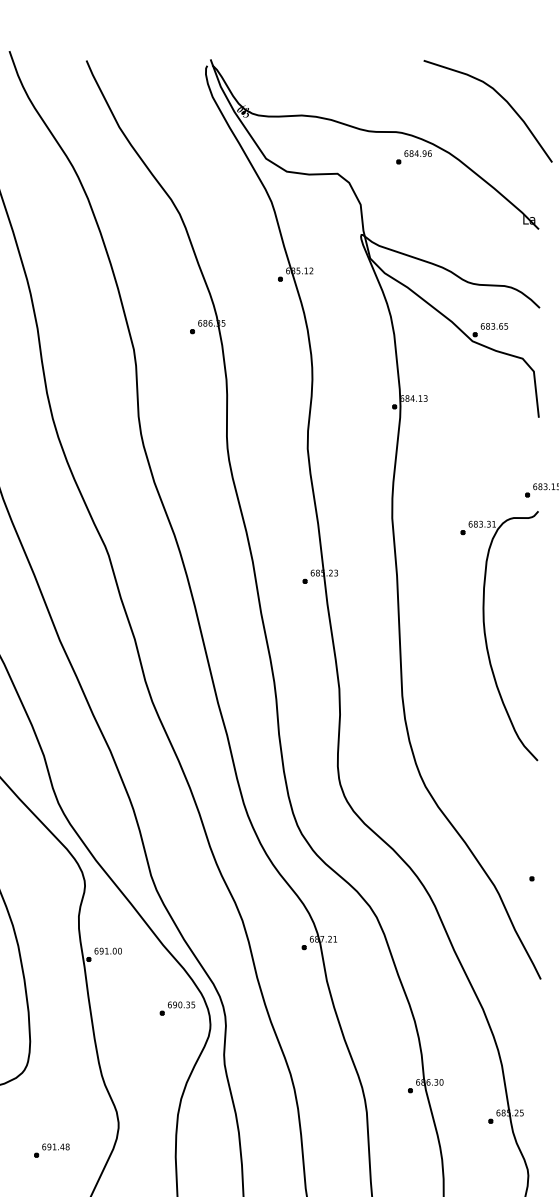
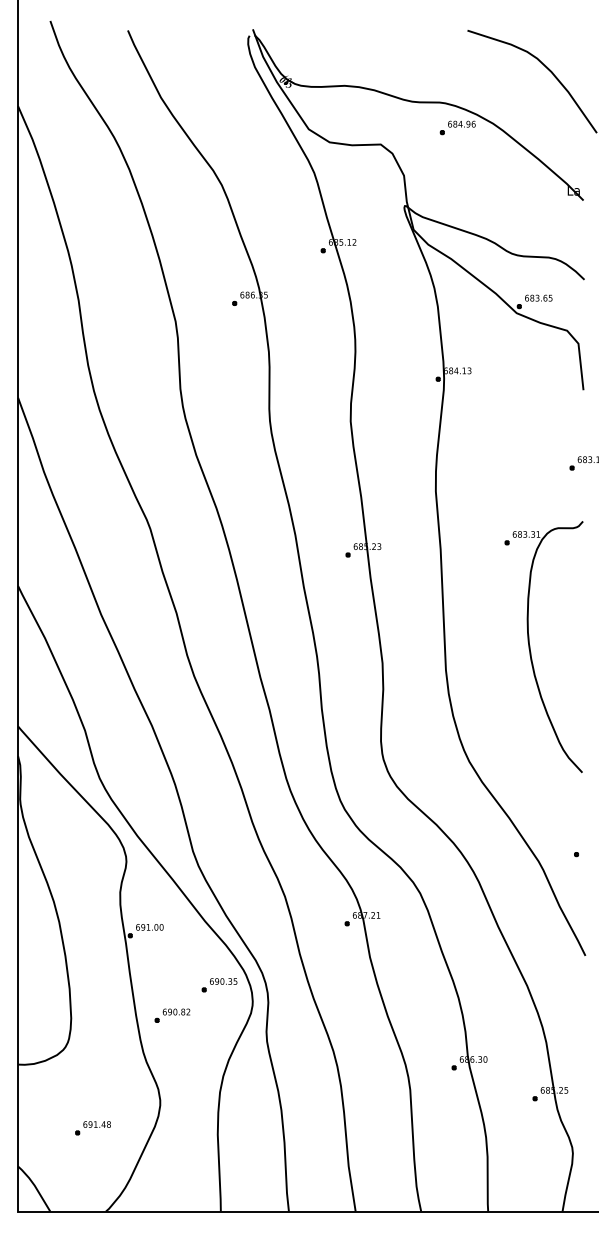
part: (486, 636) -> (530, 647), moved
part: (130, 1038) -> (172, 1015), added

